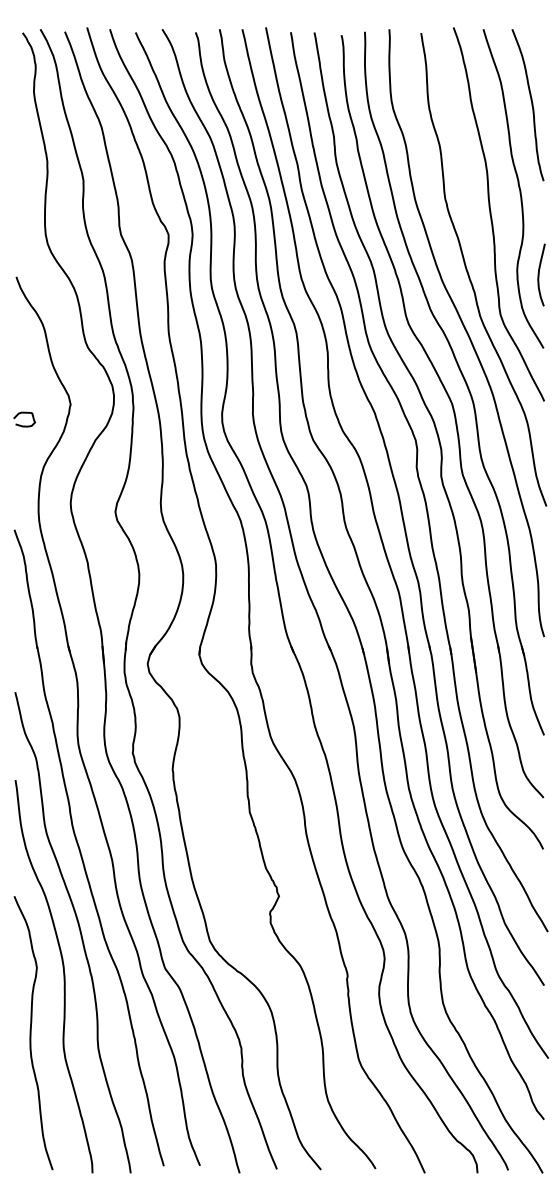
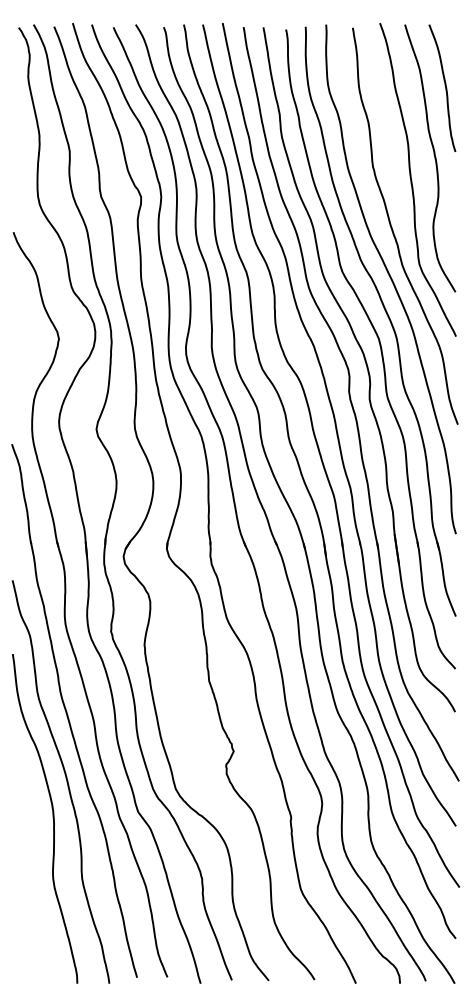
curve: (539, 274) -> (452, 230), removed
curve: (24, 413) -> (20, 346), removed
curve: (31, 1033) -> (26, 866), removed

